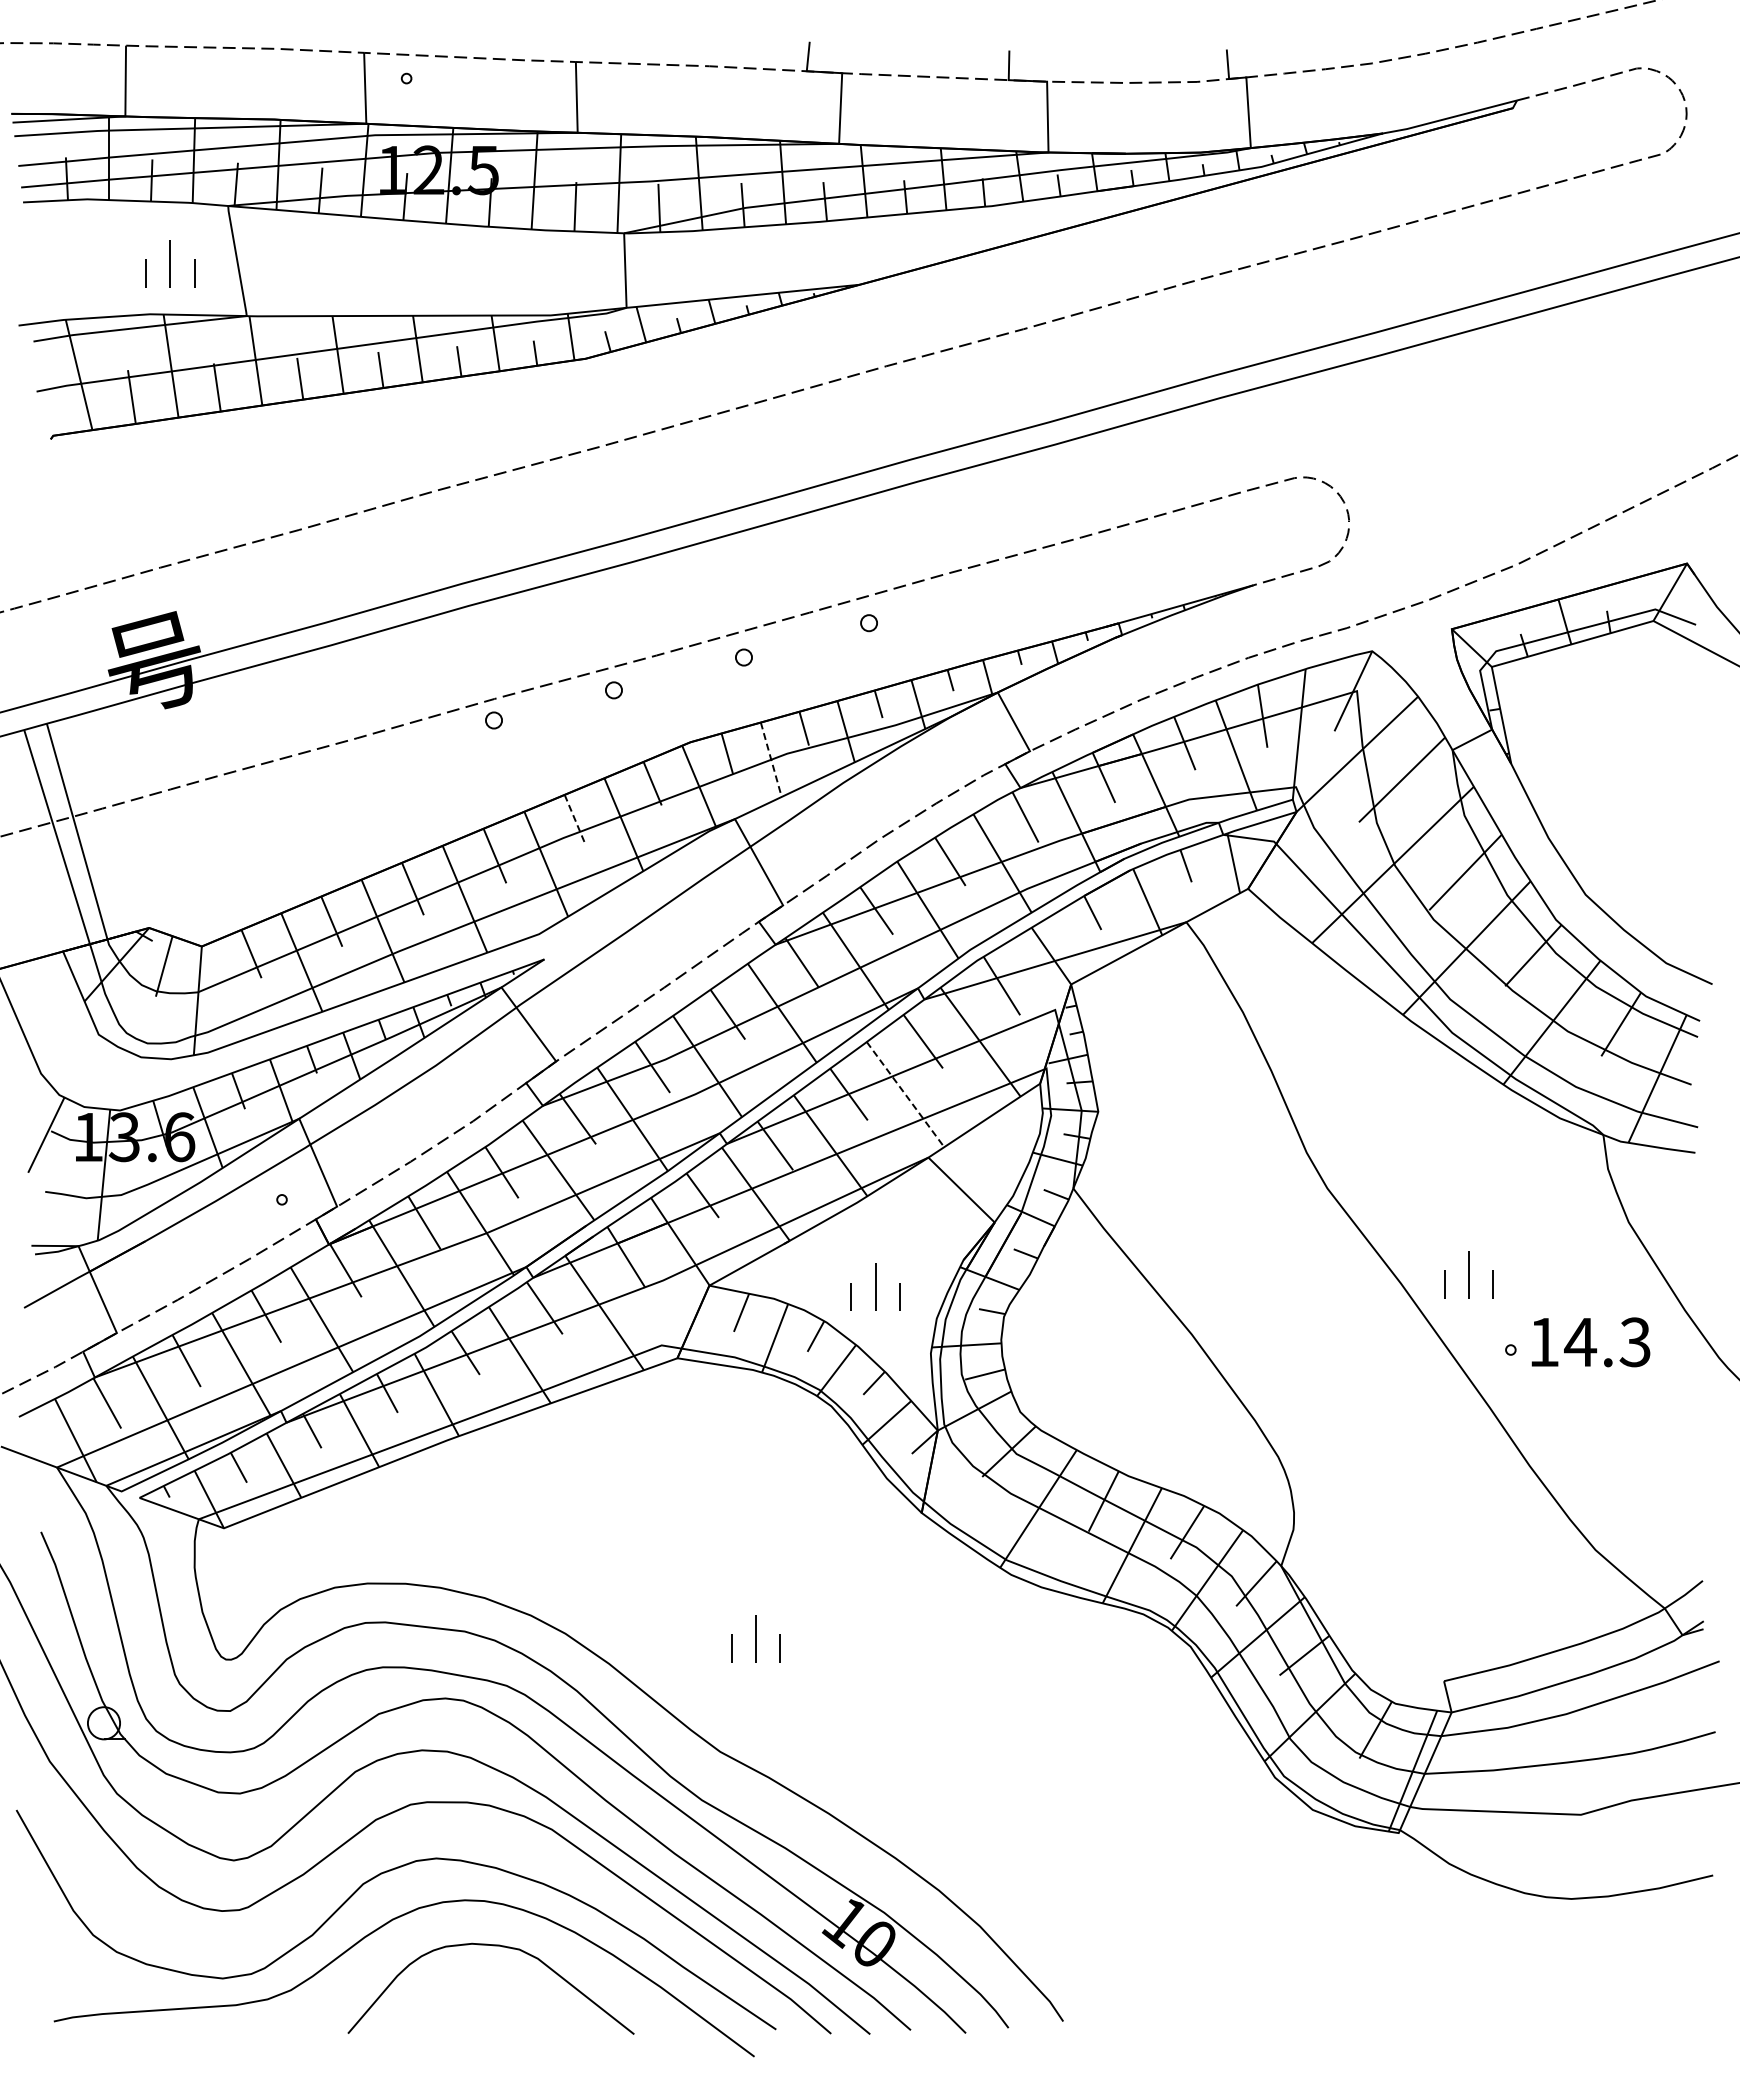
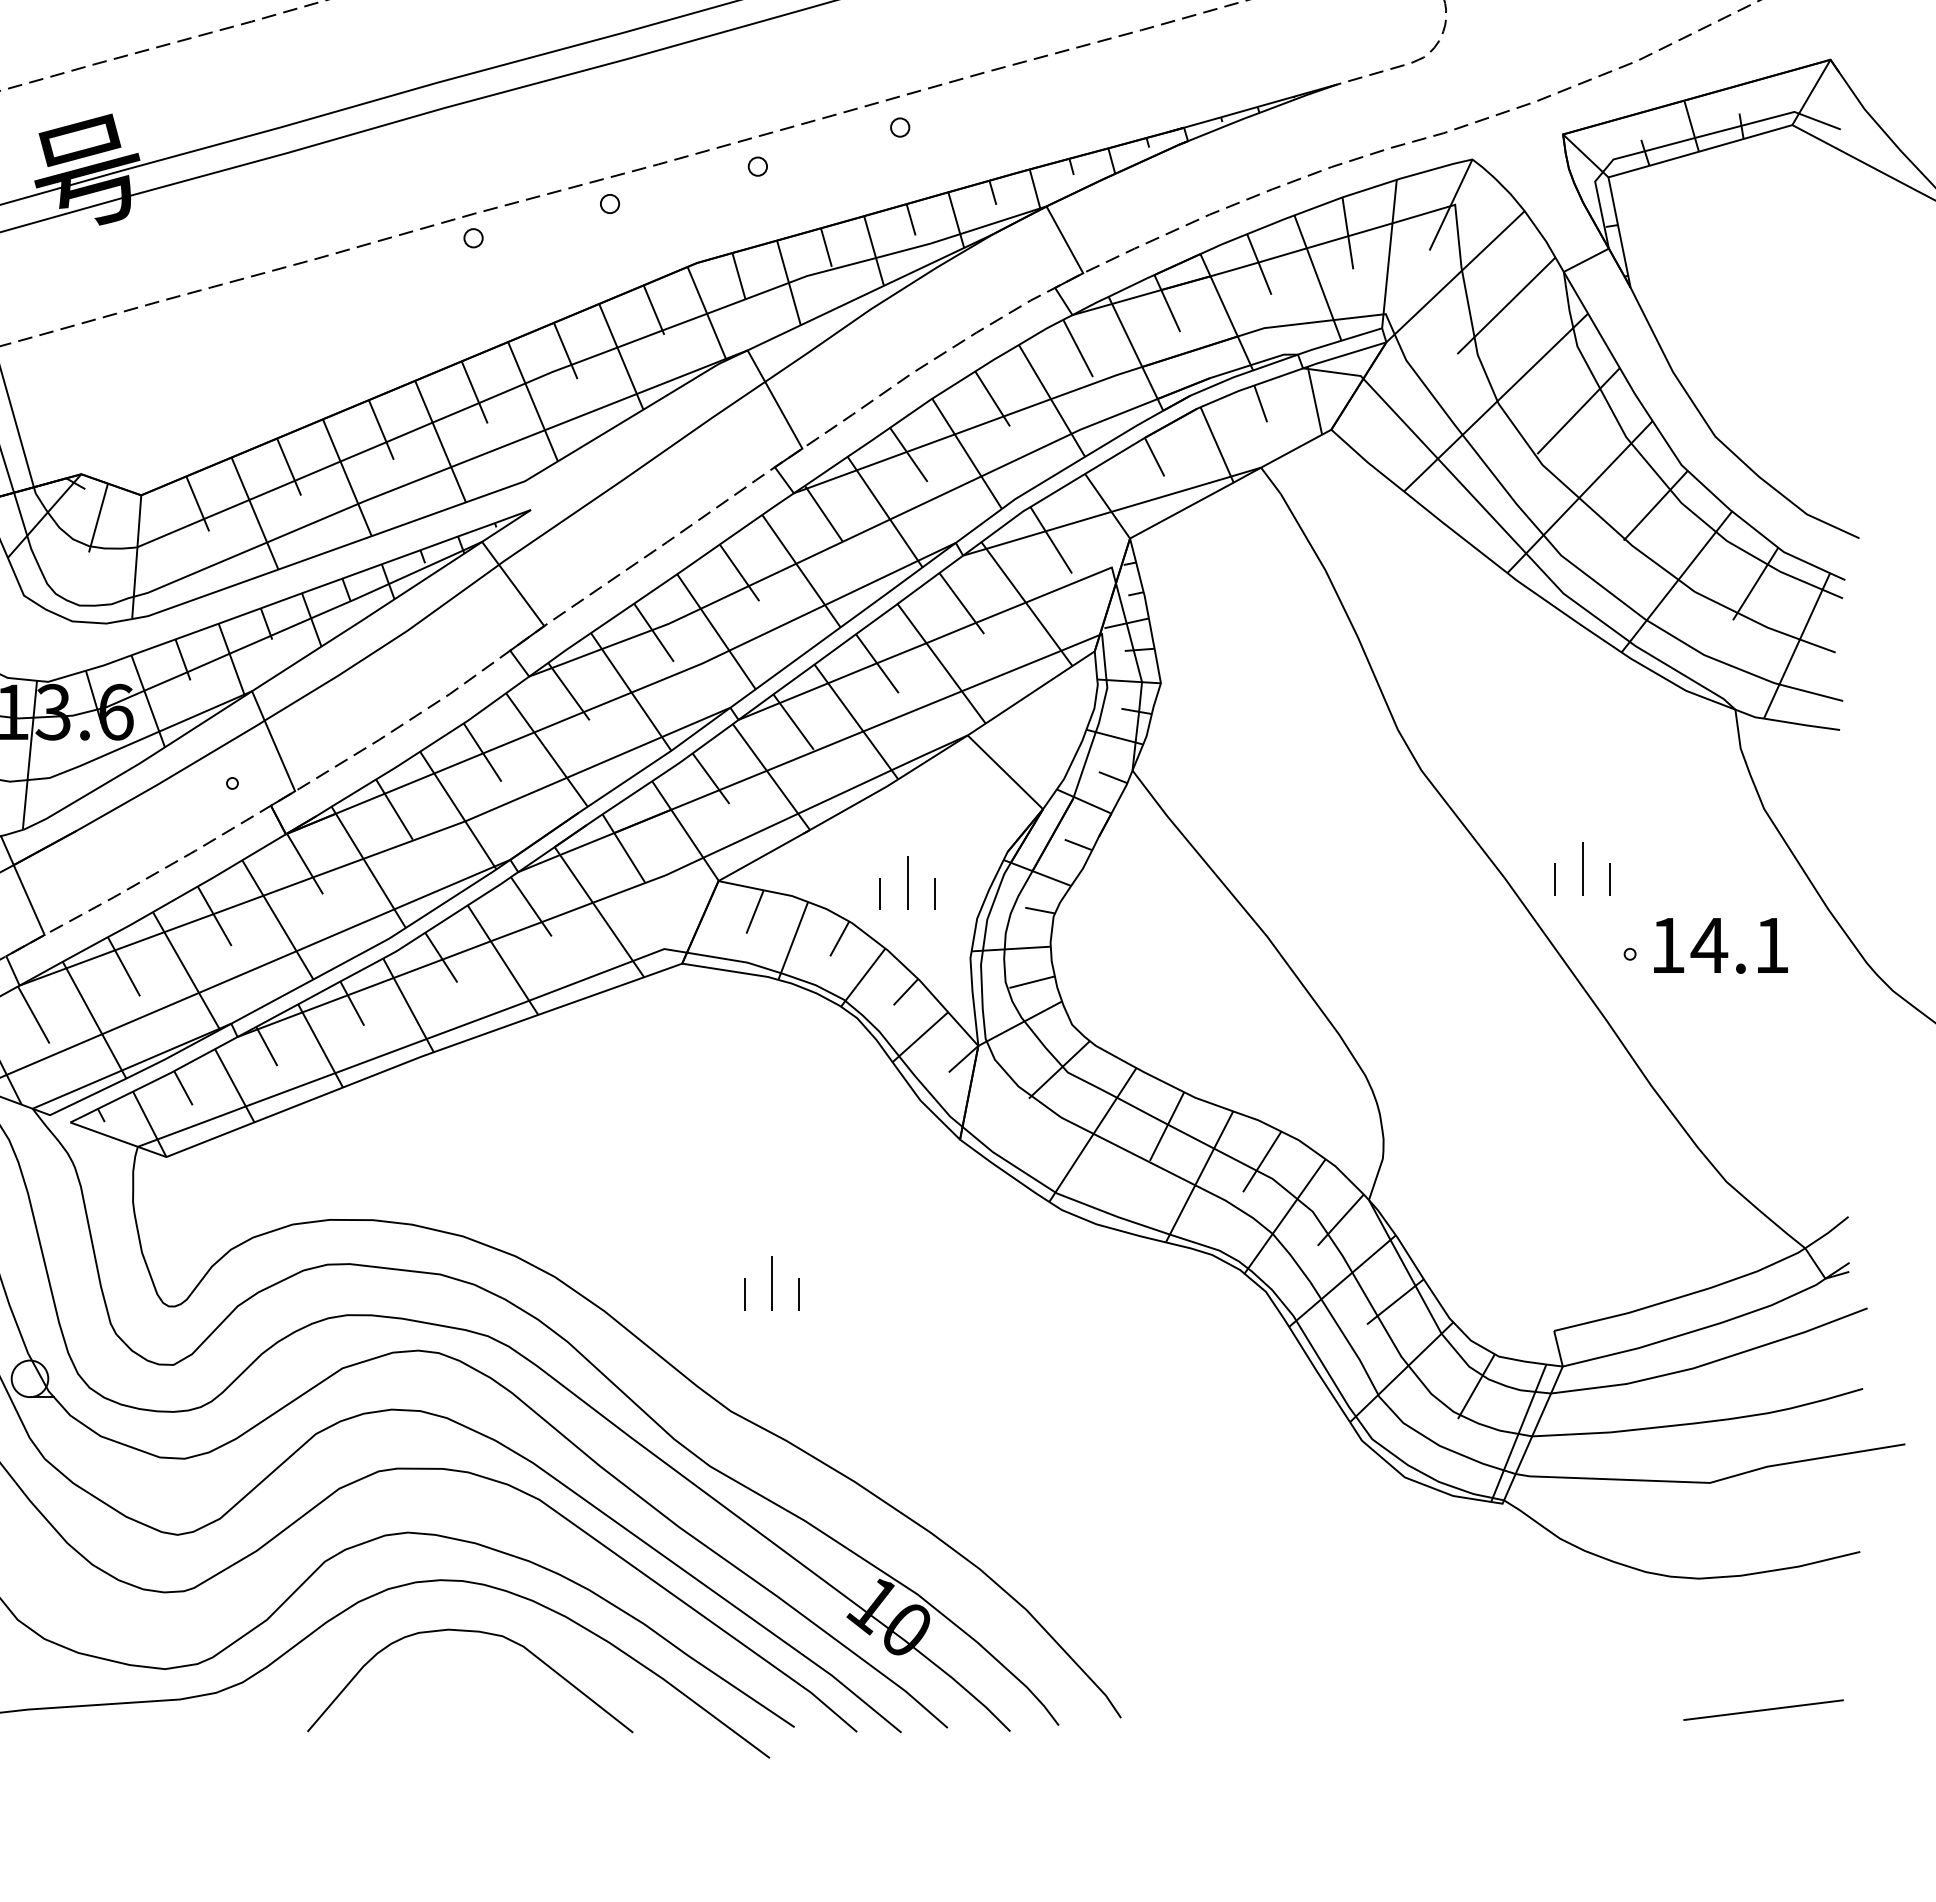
line: (771, 759) -> (789, 282), dashed -> solid
line: (575, 819) -> (566, 350), dashed -> solid
line: (905, 1095) -> (941, 664), dashed -> solid
text: (1634, 1342) -> (1770, 945), 14.3 -> 14.1
line: (1627, 2014) -> (1762, 1710), added

